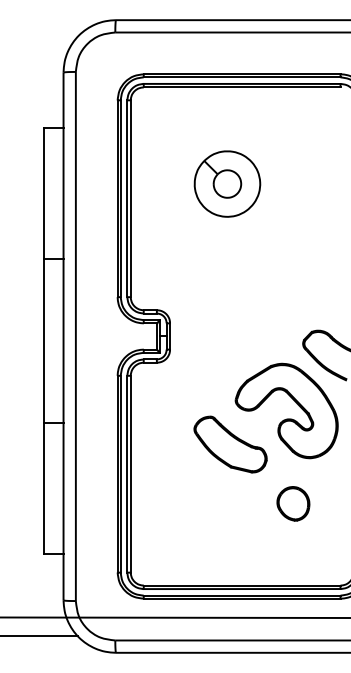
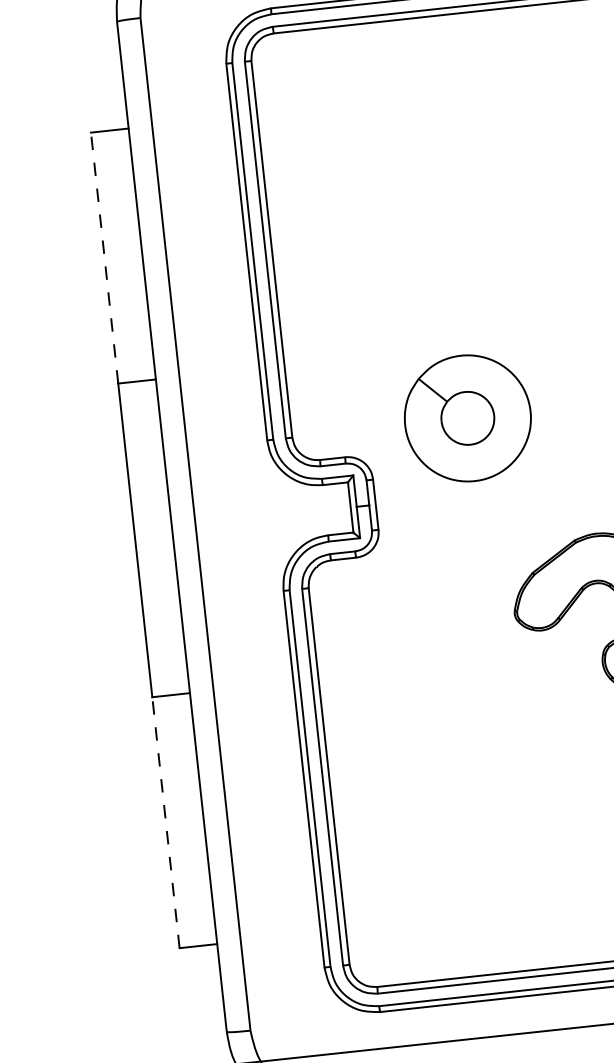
part: (227, 183) -> (467, 417), moved
line: (43, 193) -> (103, 257), solid -> dashed
part: (230, 444) -> (513, 698), removed
line: (43, 488) -> (165, 821), solid -> dashed

